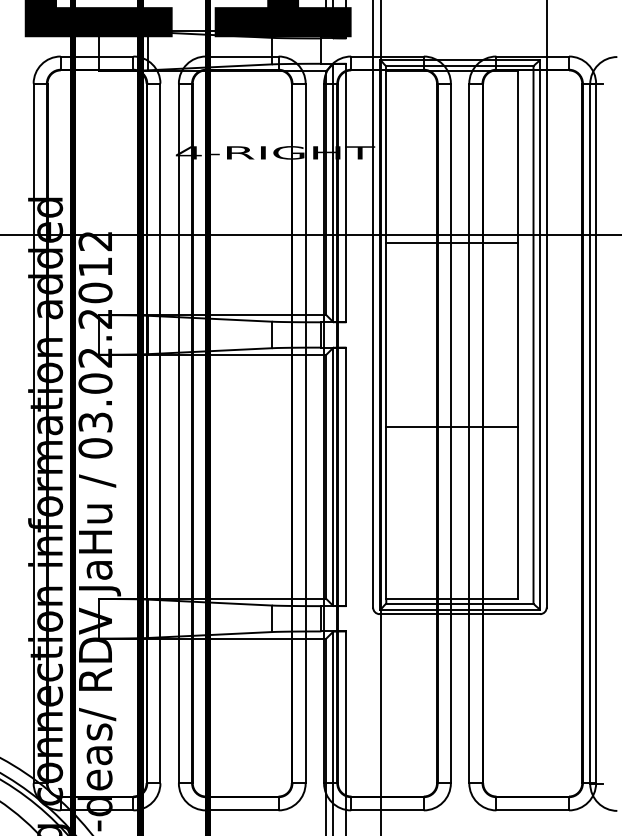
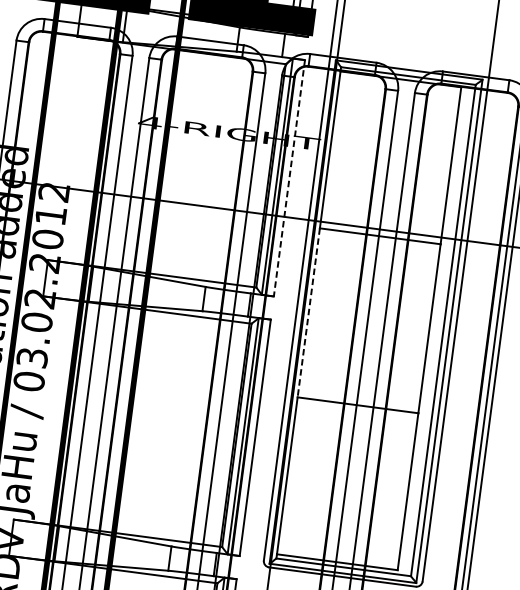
line: (346, 193) -> (289, 178), solid -> dashed
line: (386, 335) -> (308, 313), solid -> dashed

